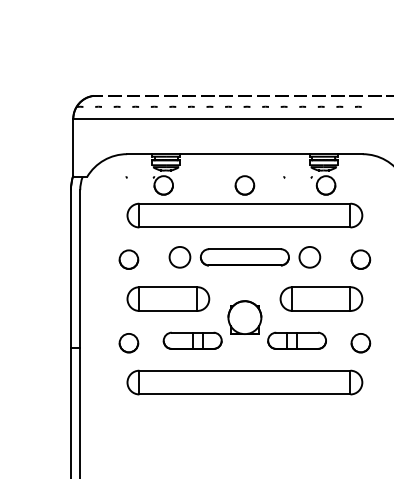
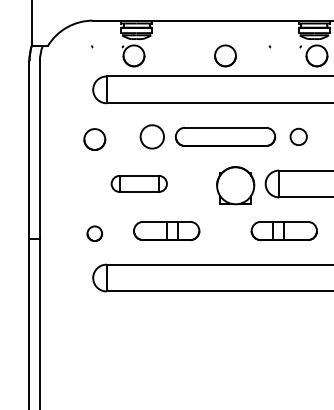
circle: (309, 257) -> (298, 137), size x0.7
part: (168, 298) -> (139, 183), size x0.6
part: (244, 317) -> (235, 185), moved
part: (128, 343) -> (94, 234), size x0.7

